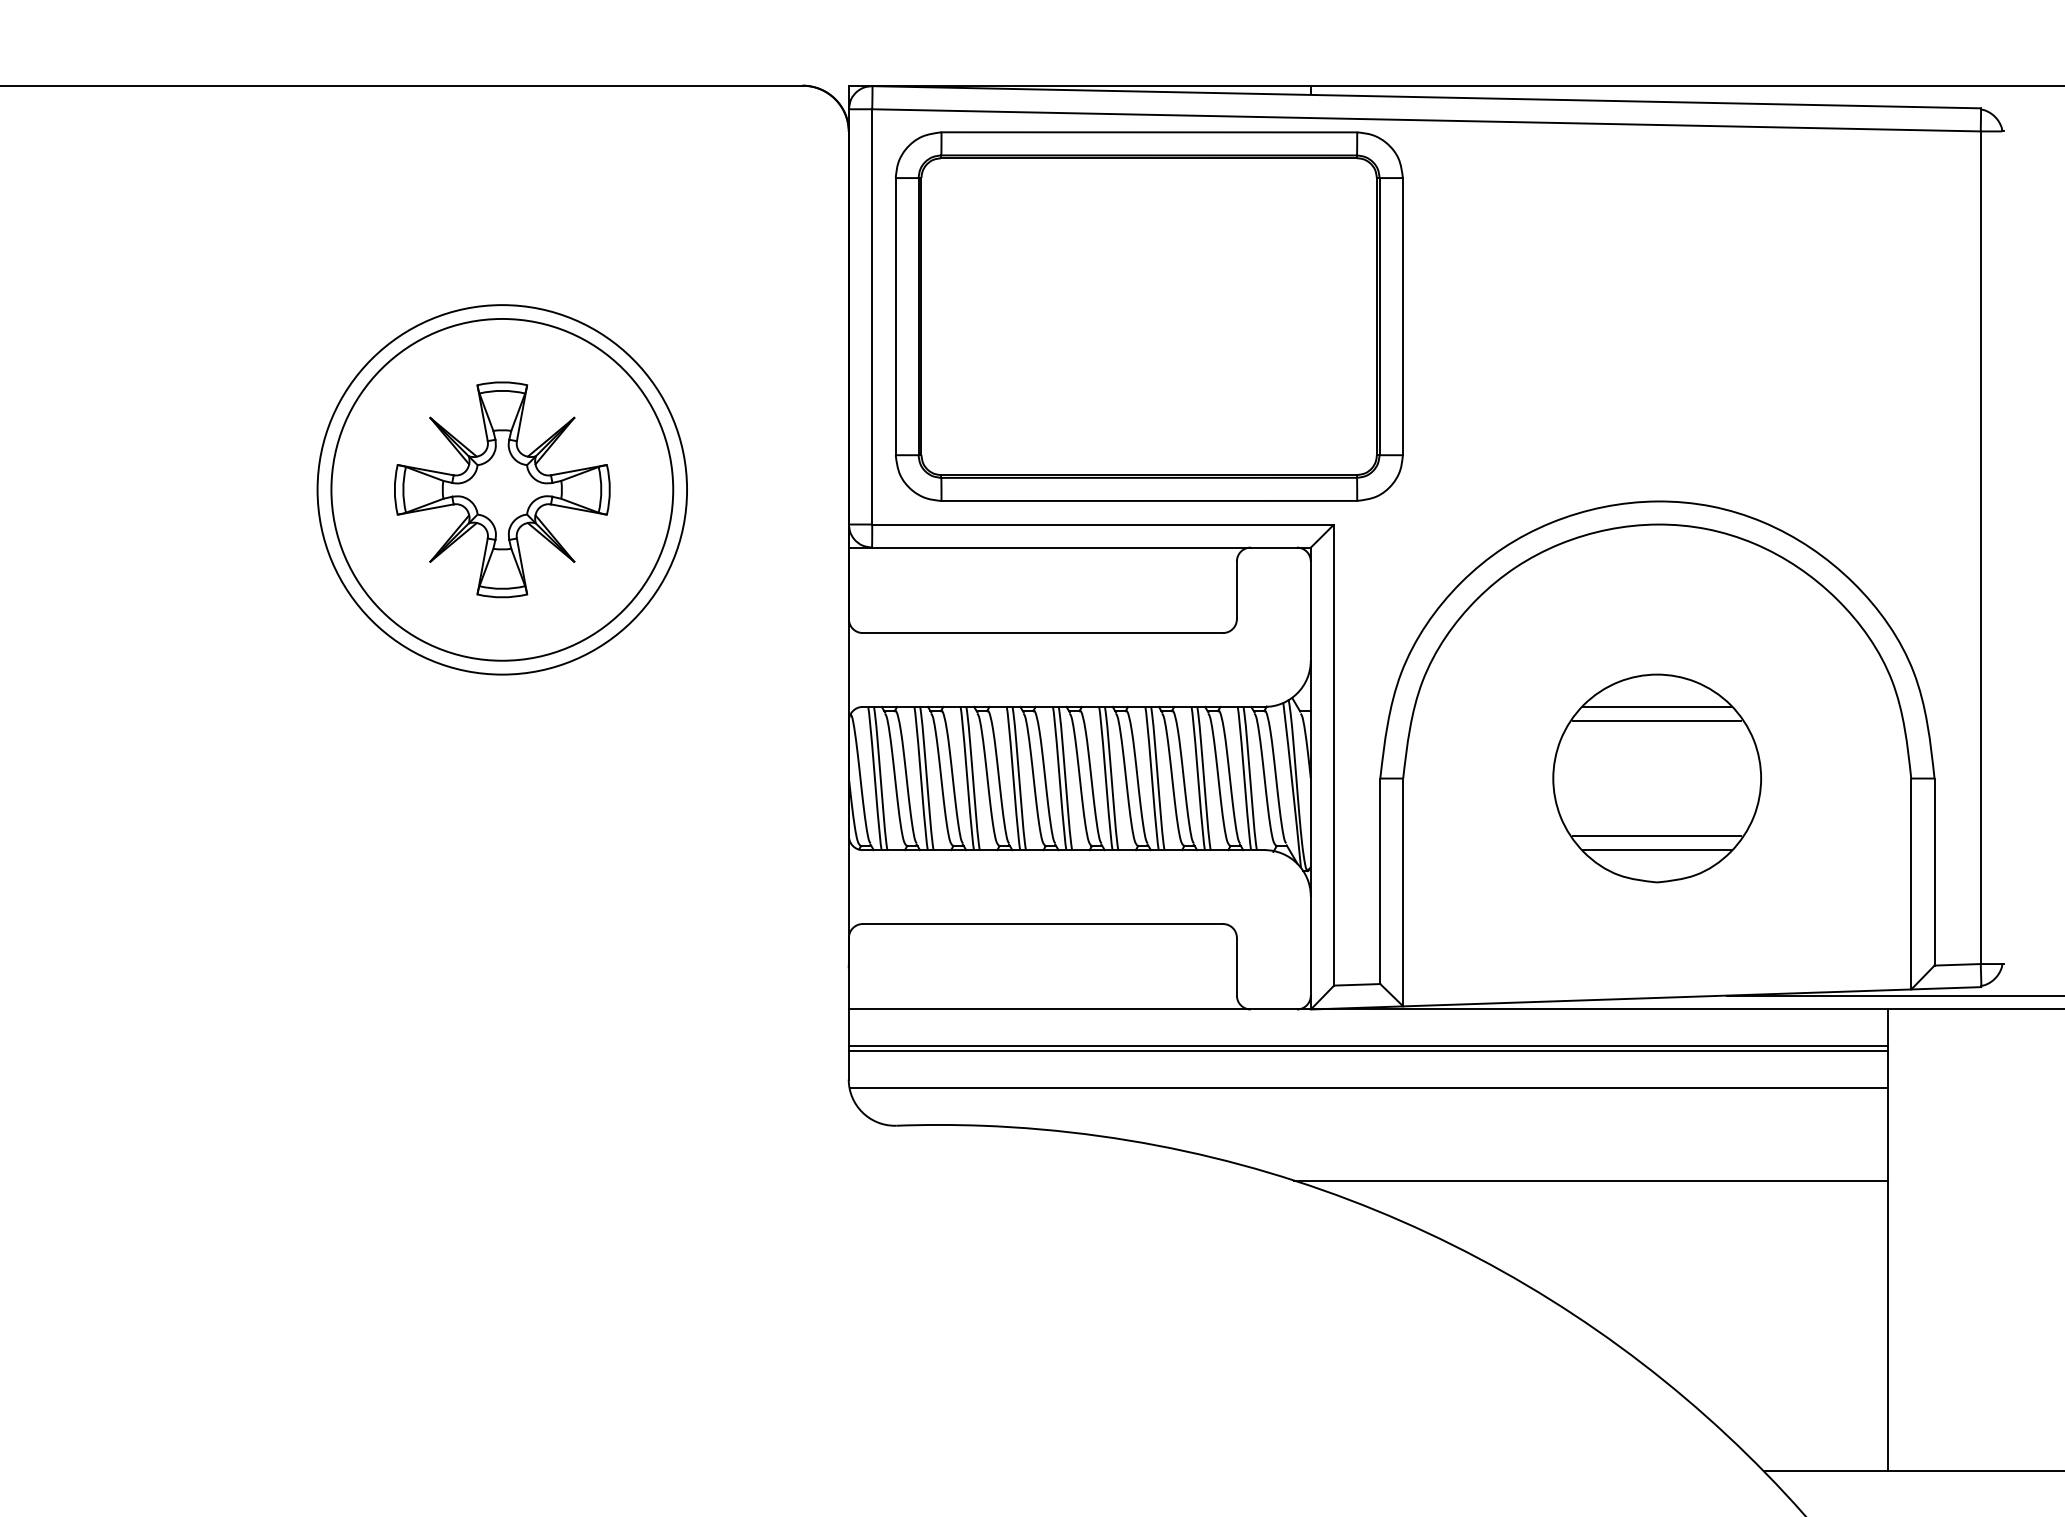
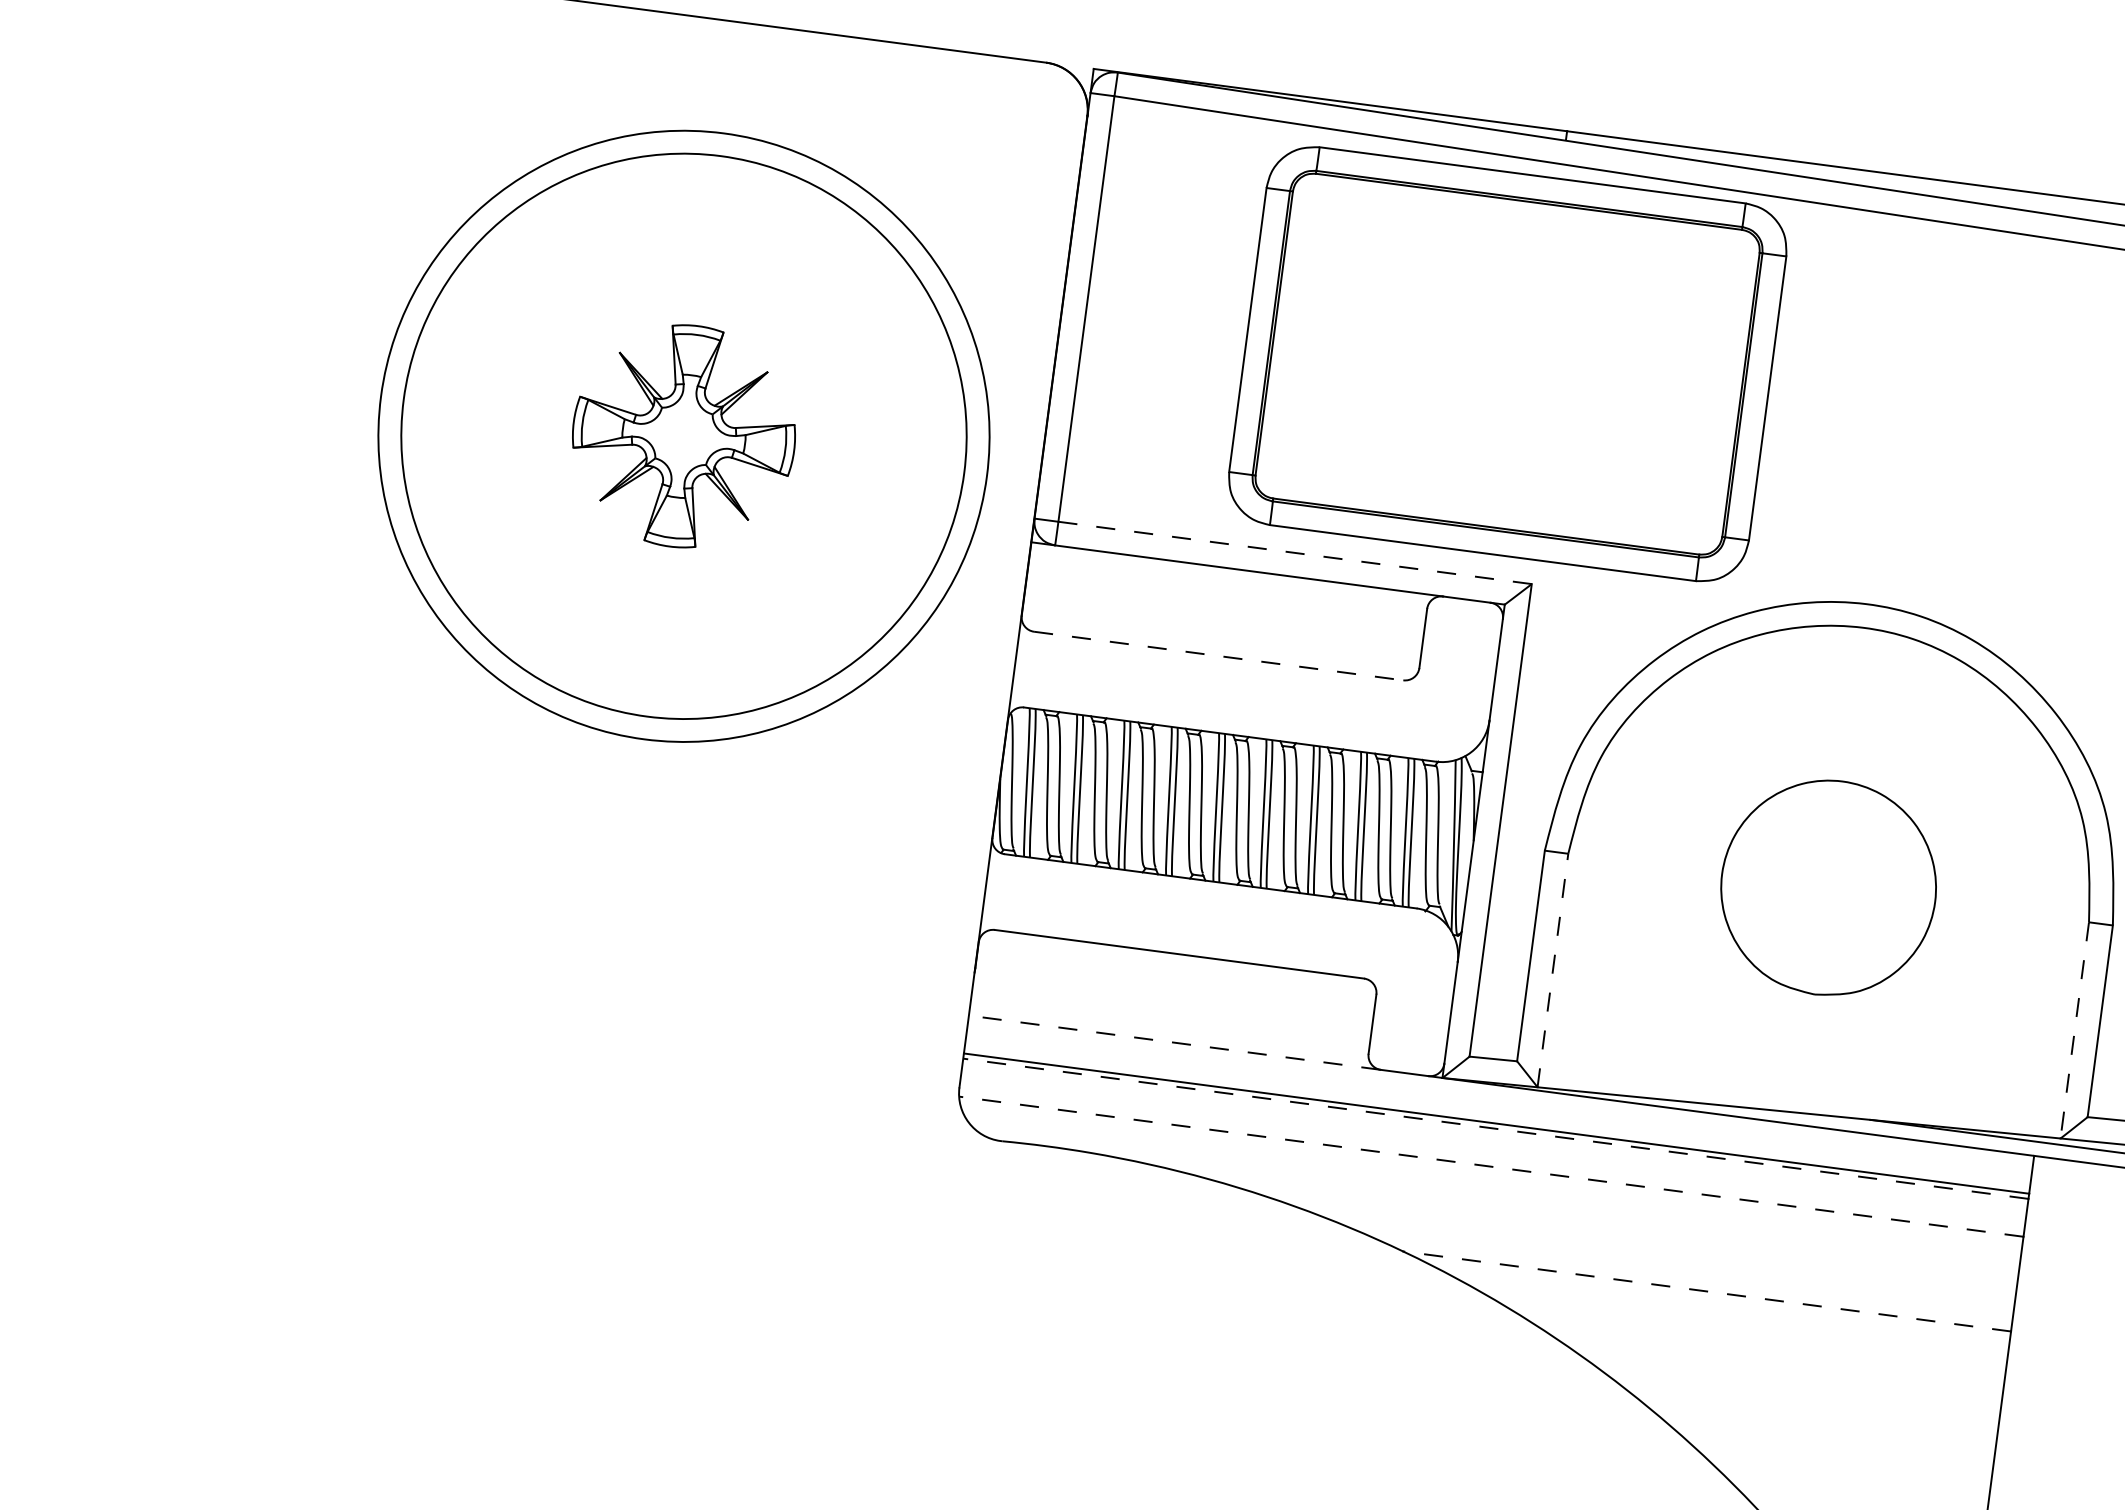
part: (1148, 316) -> (1506, 363), moved
circle: (502, 489) -> (684, 436), size x1.6
circle: (502, 489) -> (684, 436), size x1.6
line: (1103, 524) -> (1295, 552), solid -> dashed
line: (1043, 633) -> (1219, 656), solid -> dashed
line: (1656, 706) -> (1837, 814), removed
line: (1657, 720) -> (1836, 828), removed
line: (1657, 836) -> (1821, 947), removed
line: (1656, 850) -> (1818, 961), removed
line: (1911, 884) -> (2074, 1030), solid -> dashed
line: (1403, 892) -> (1553, 970), solid -> dashed
line: (1049, 1009) -> (1174, 1042), solid -> dashed
line: (1368, 1051) -> (1495, 1128), solid -> dashed
line: (1368, 1088) -> (1490, 1166), solid -> dashed
line: (1590, 1180) -> (1706, 1290), solid -> dashed

